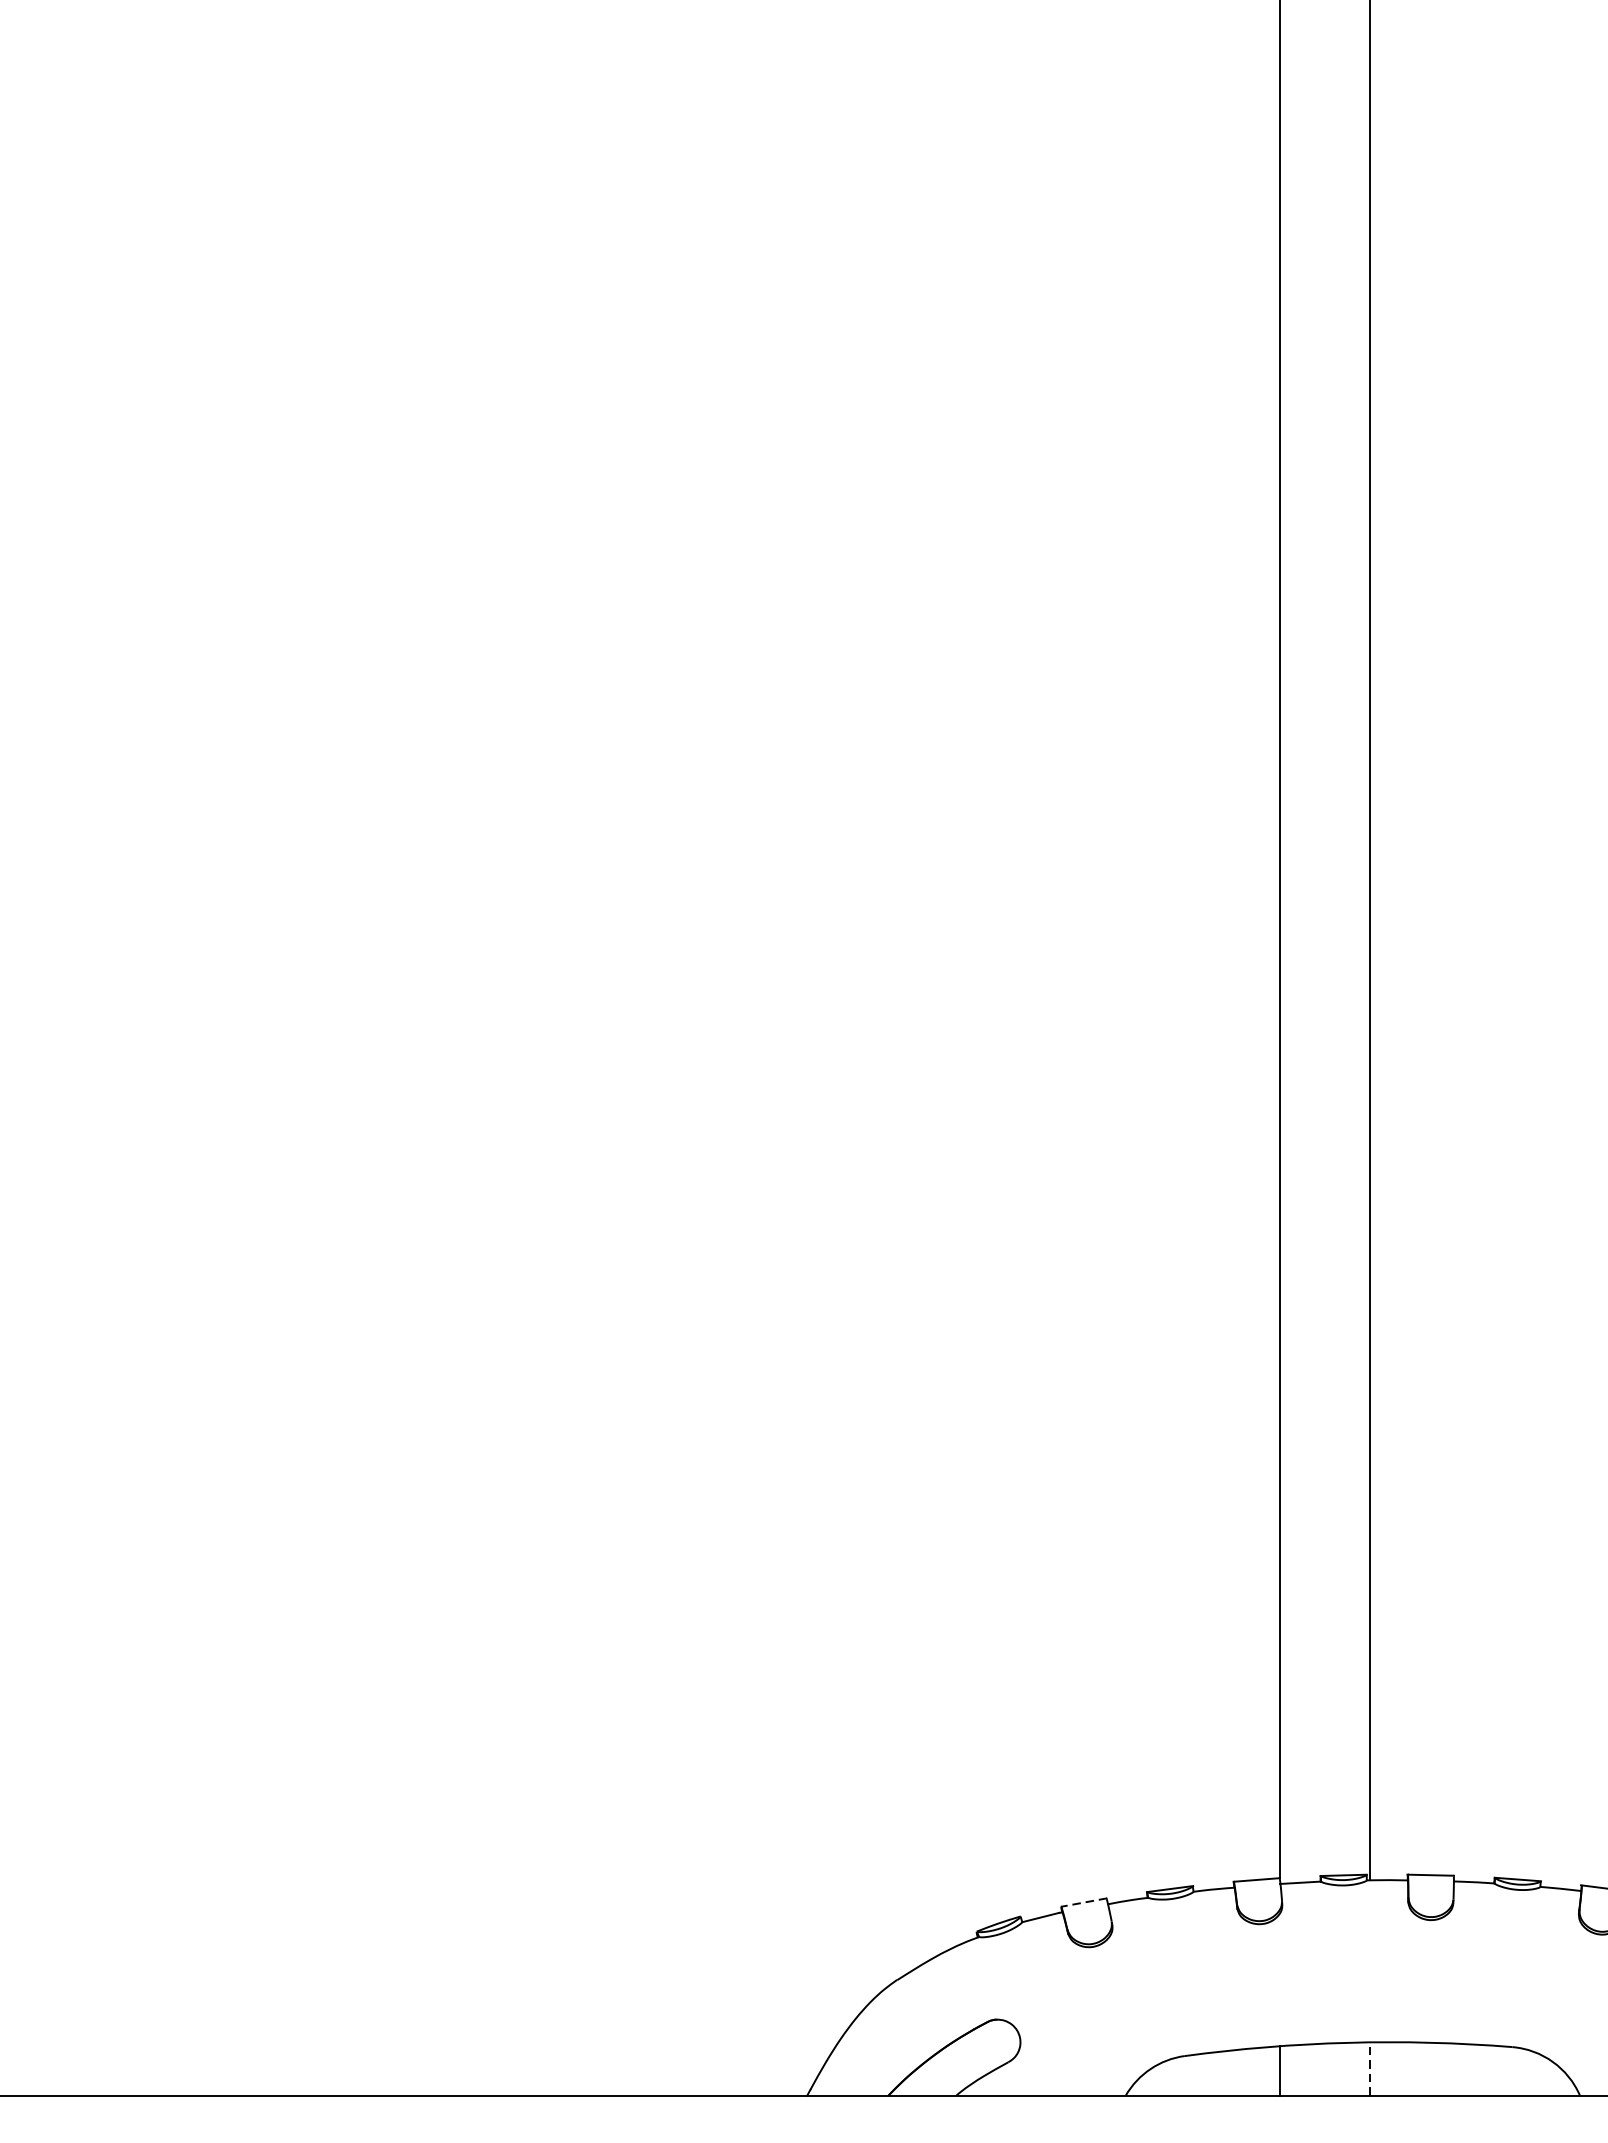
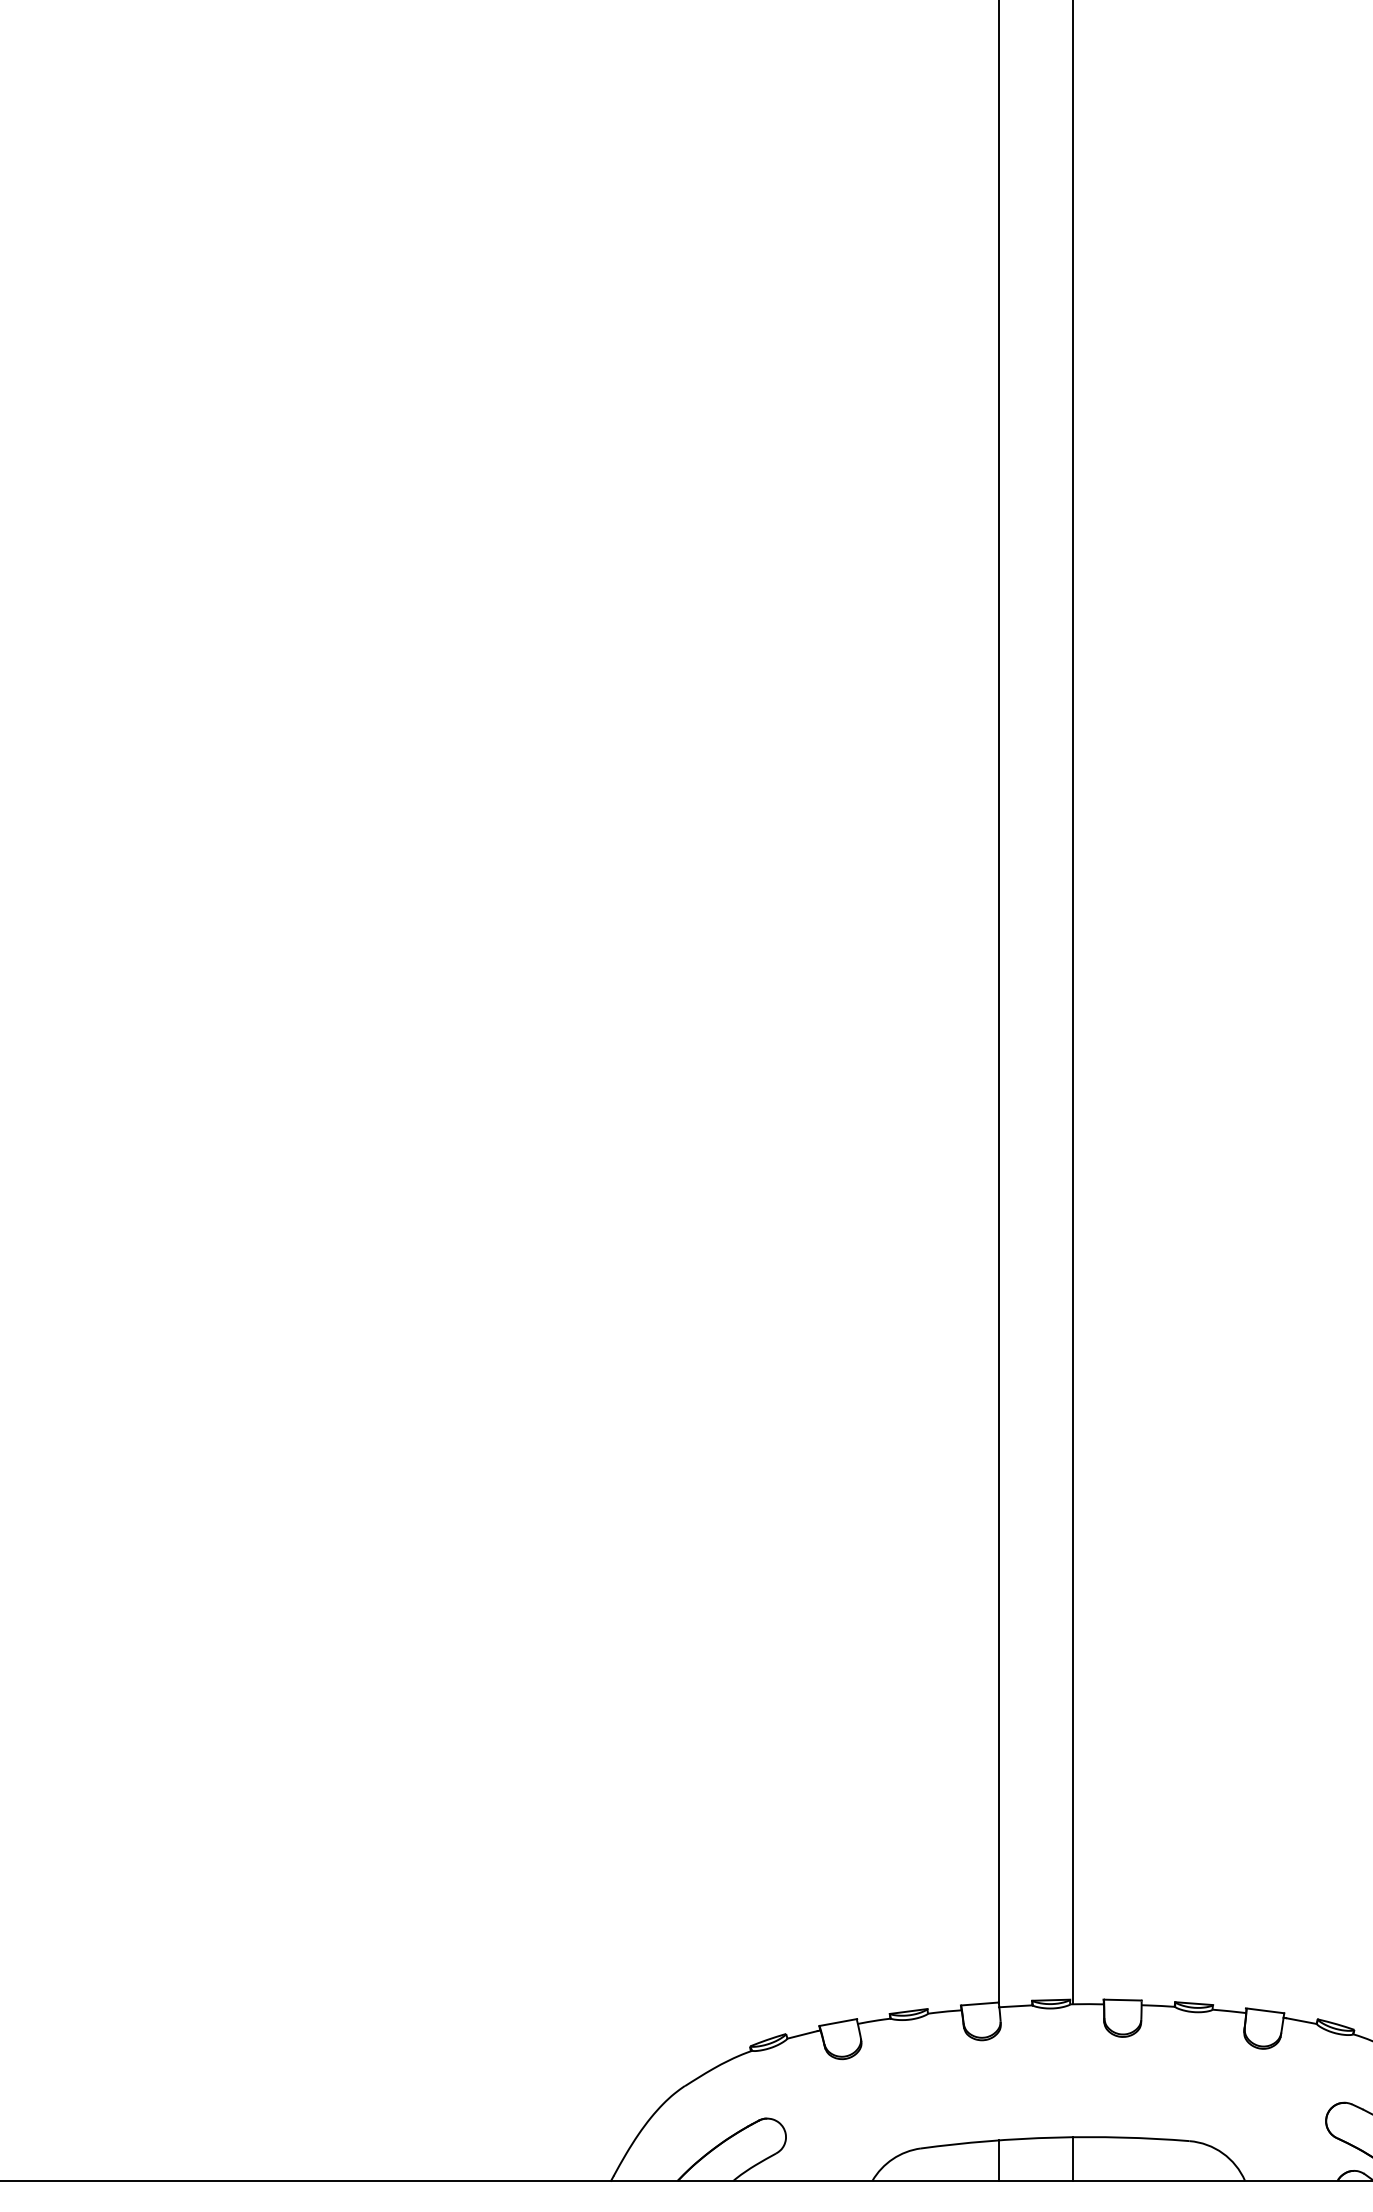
line: (1083, 1902) -> (837, 2022), dashed -> solid
line: (1369, 2069) -> (1072, 2159), dashed -> solid

